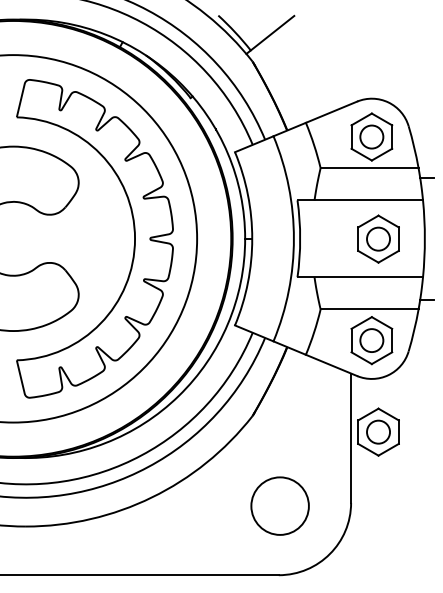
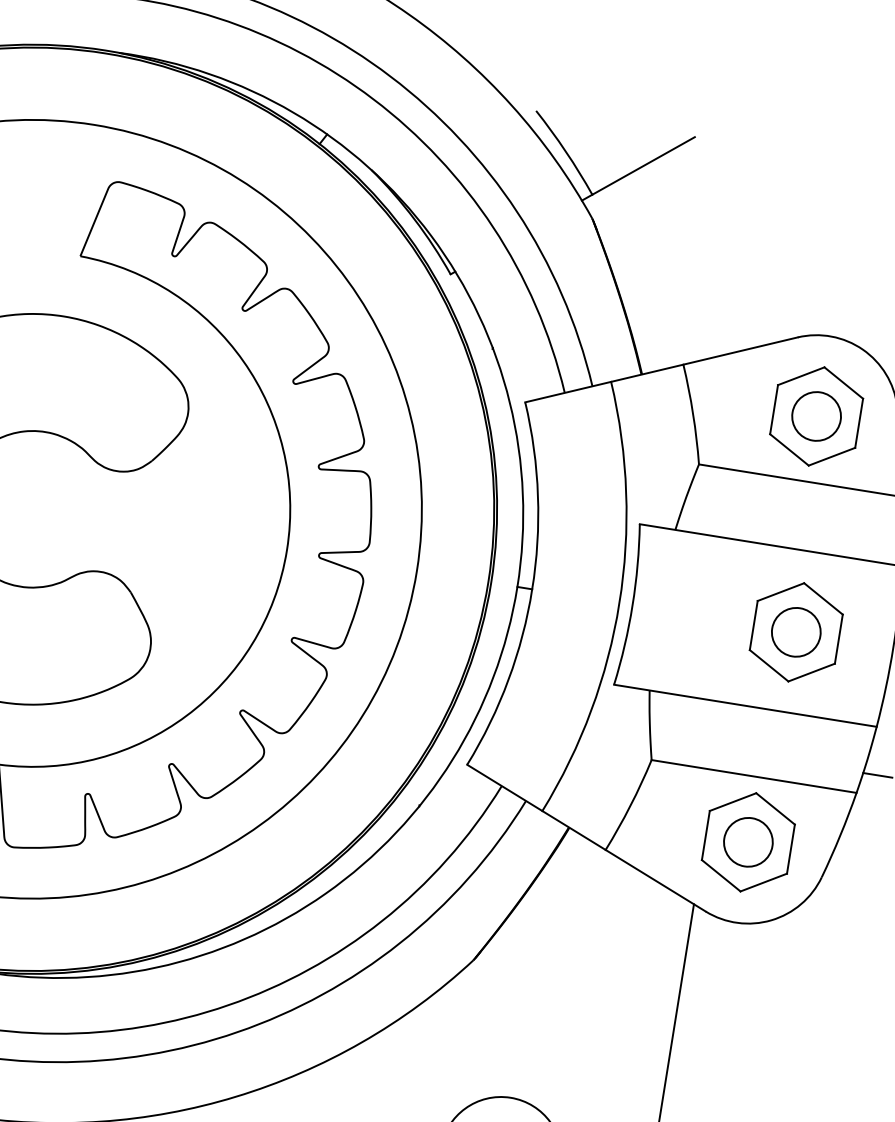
part: (378, 431) -> (731, 1034), removed

